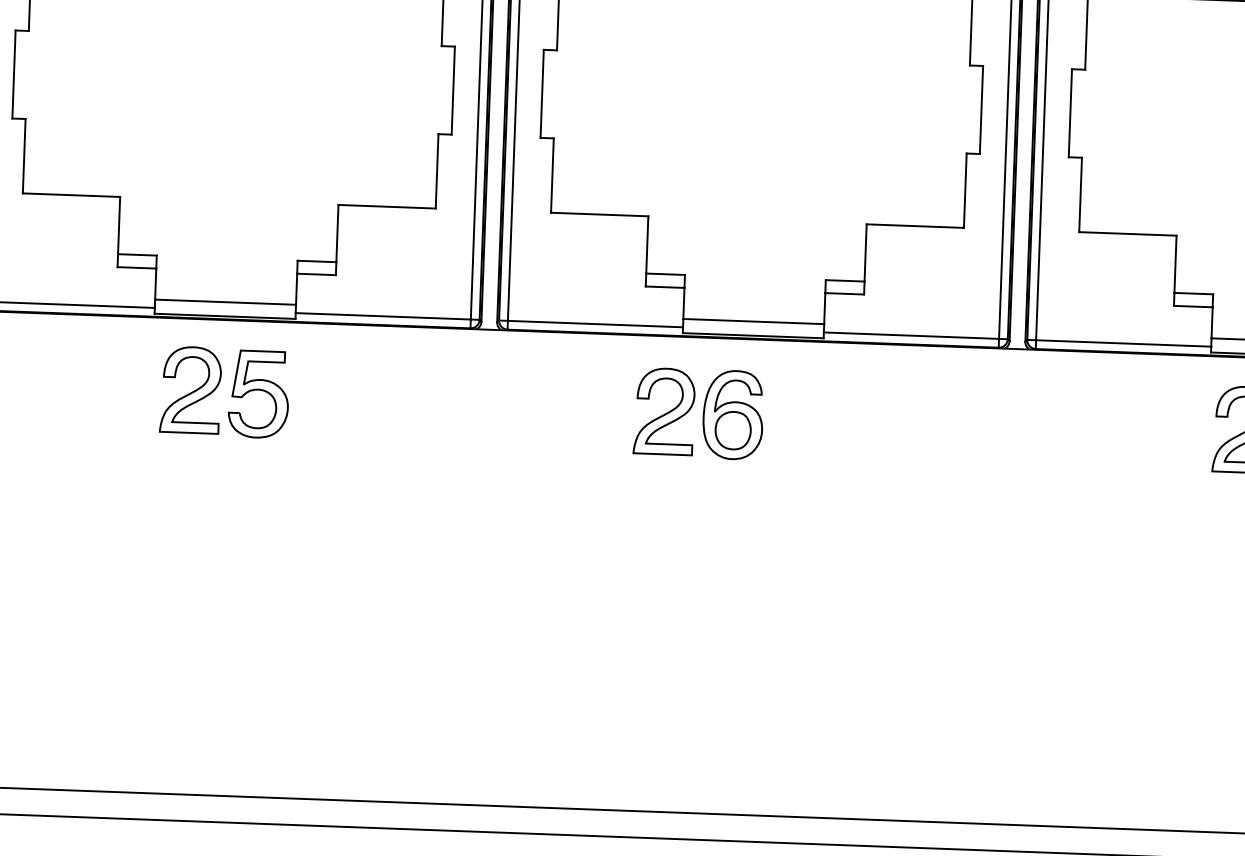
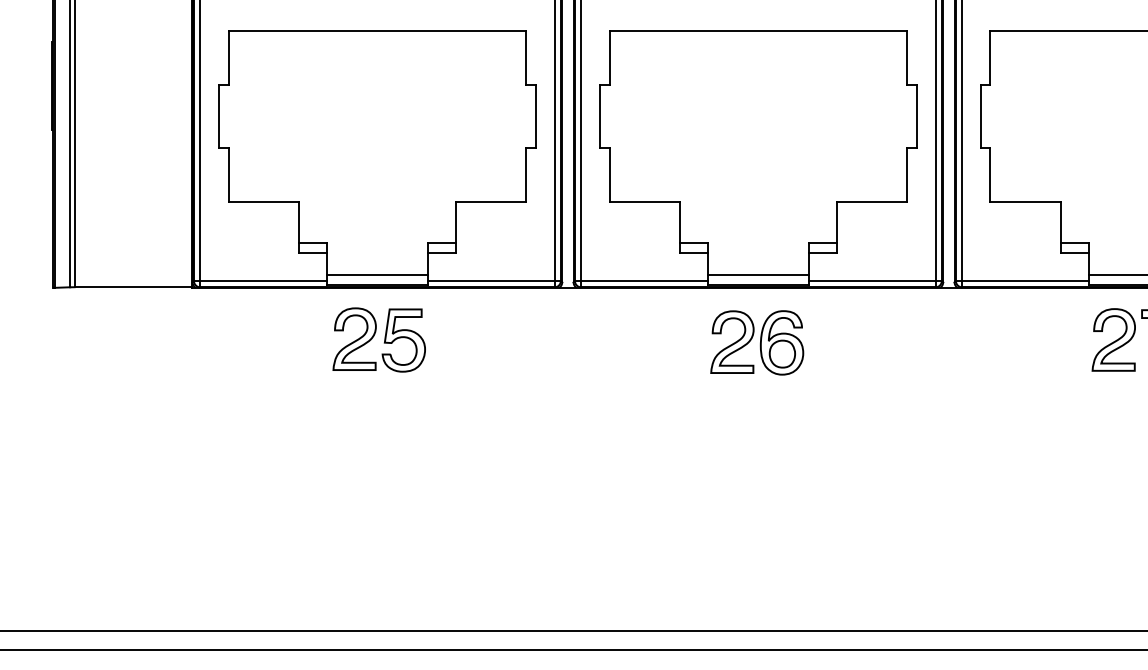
part: (699, 413) -> (757, 342), moved

